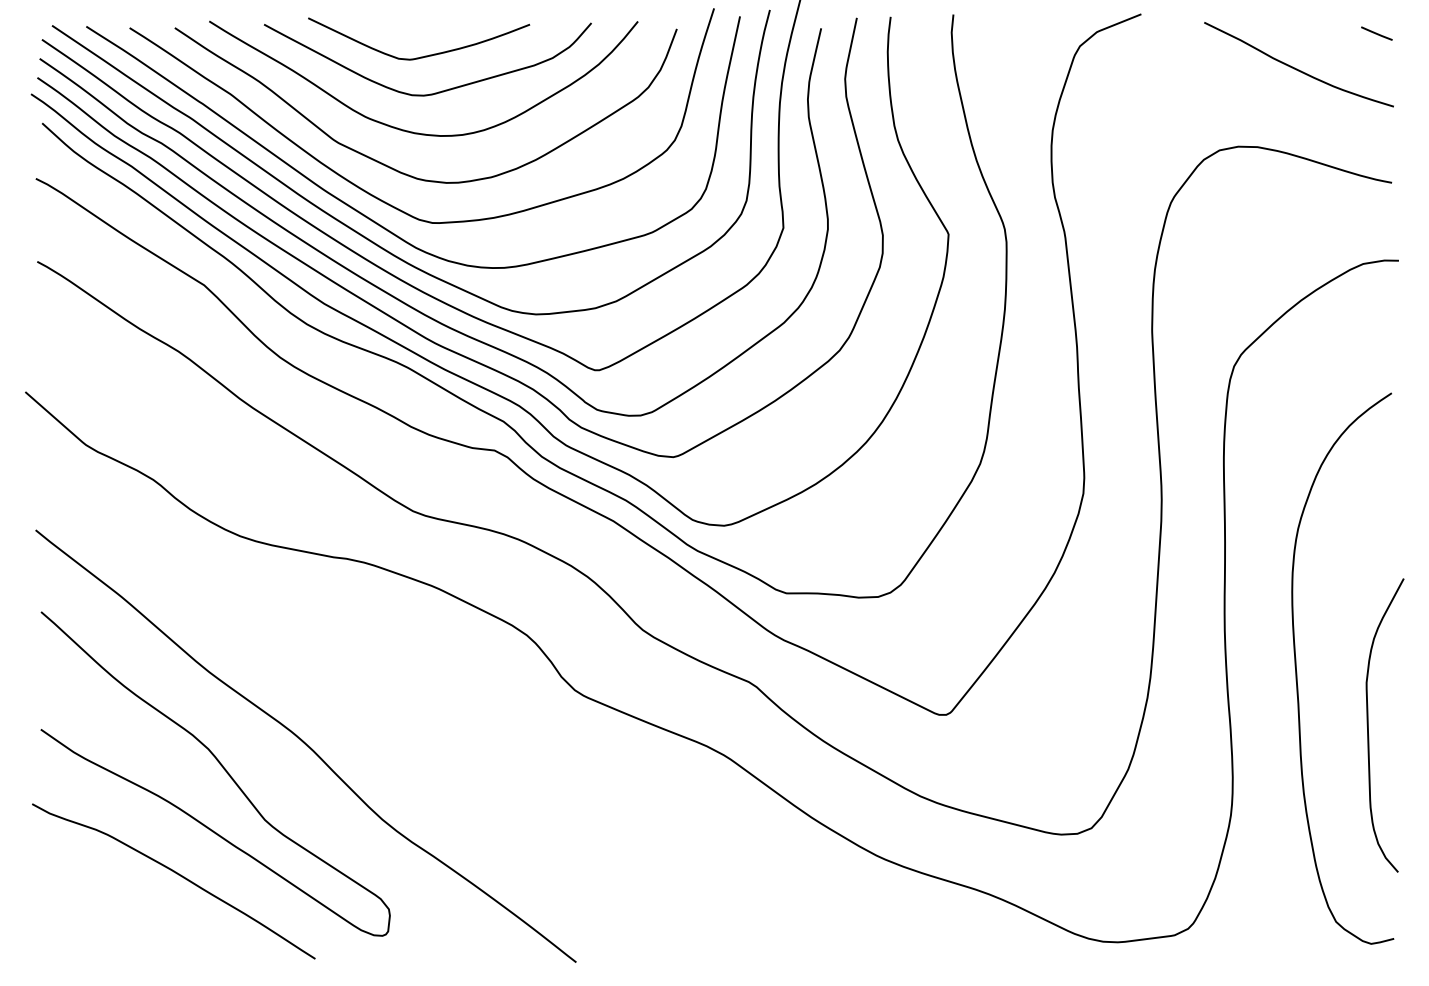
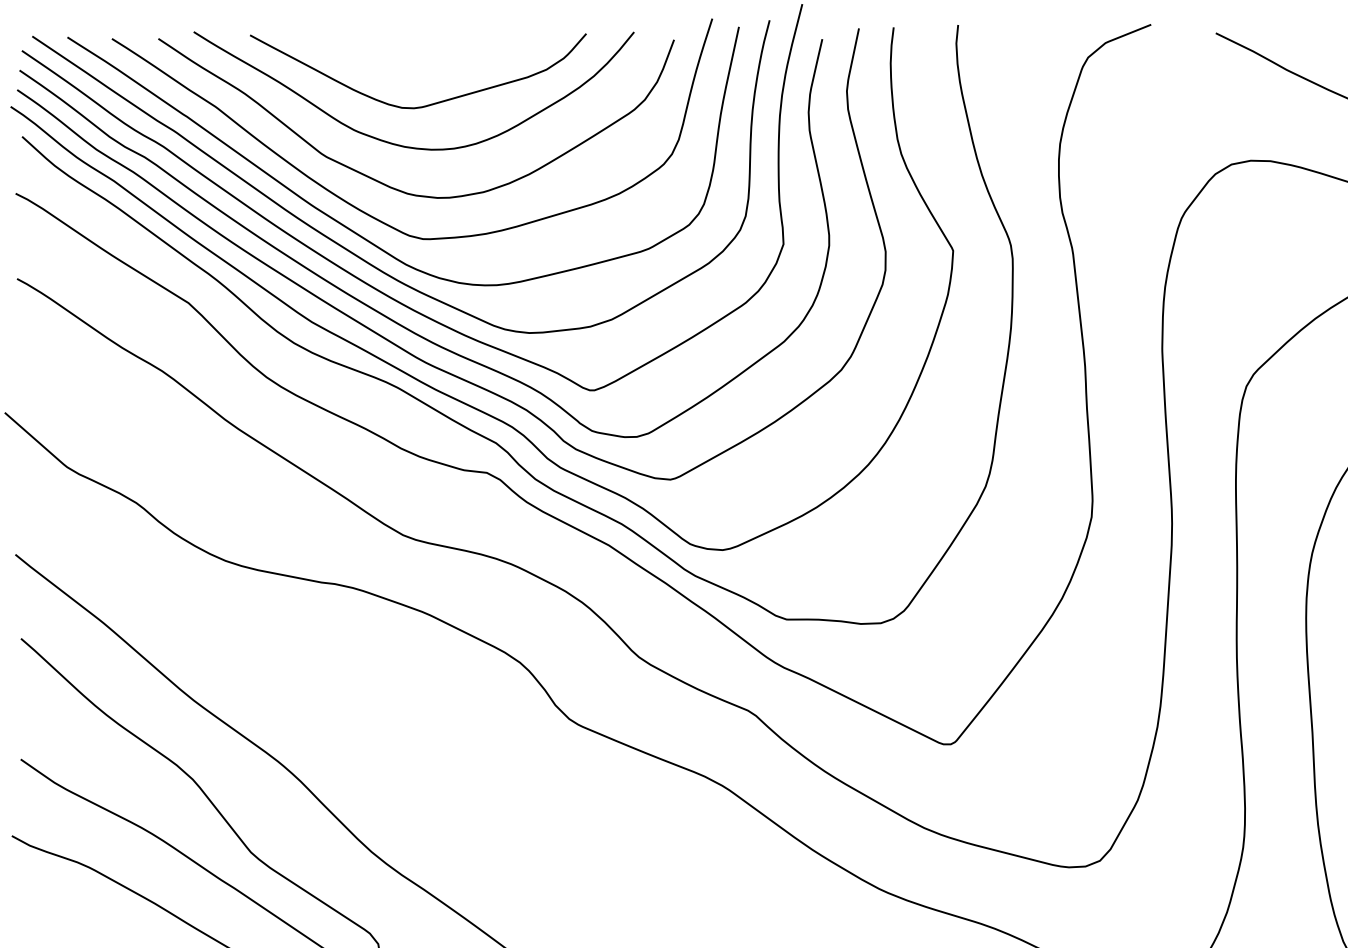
curve: (425, 55) -> (415, 67), removed

